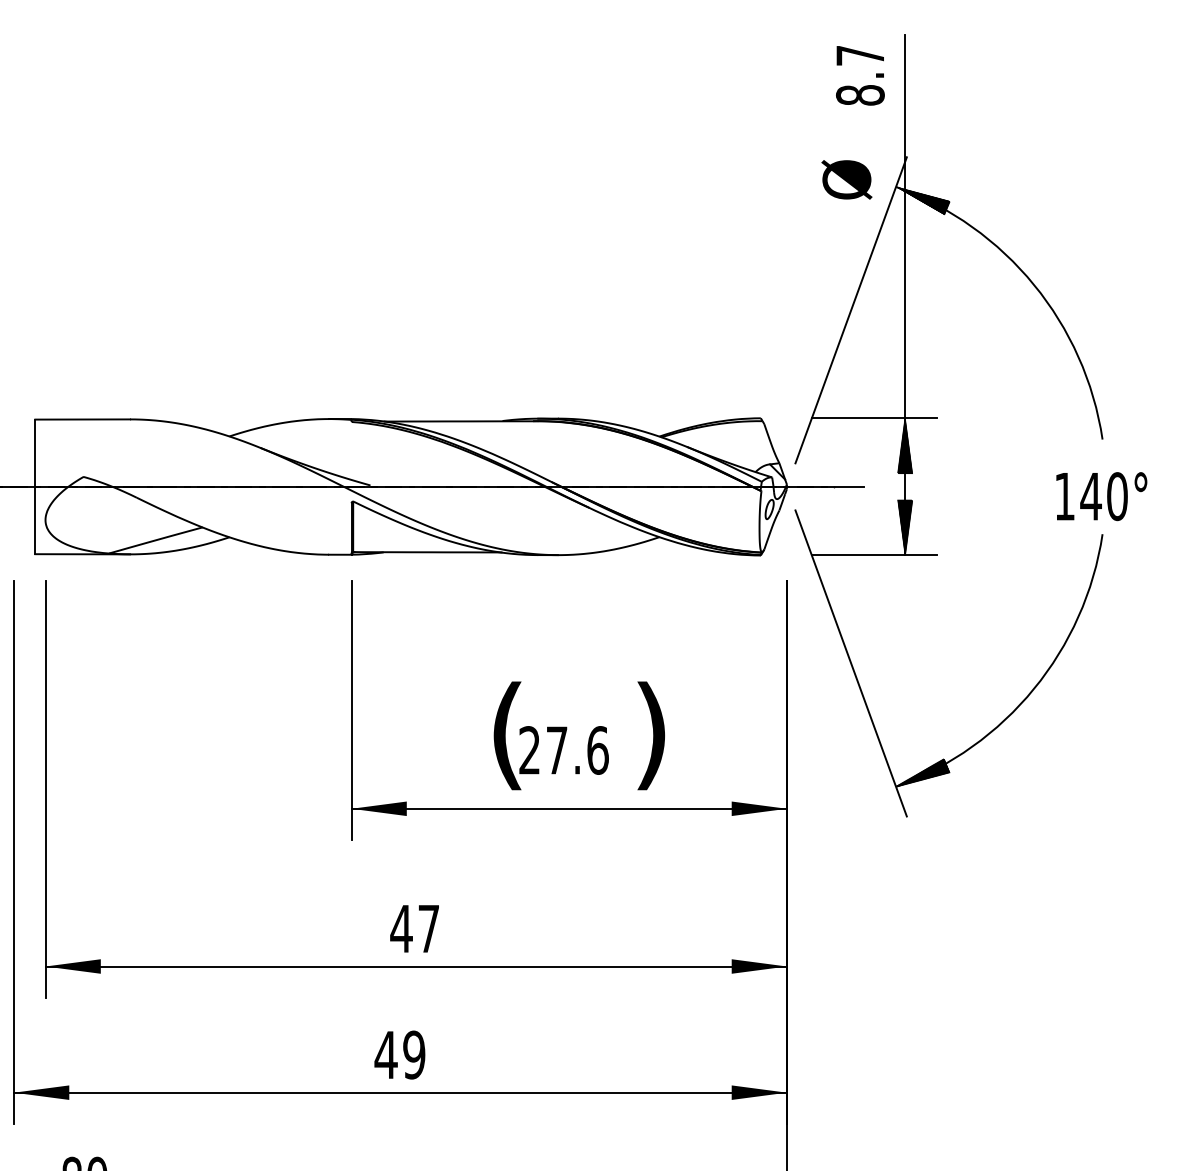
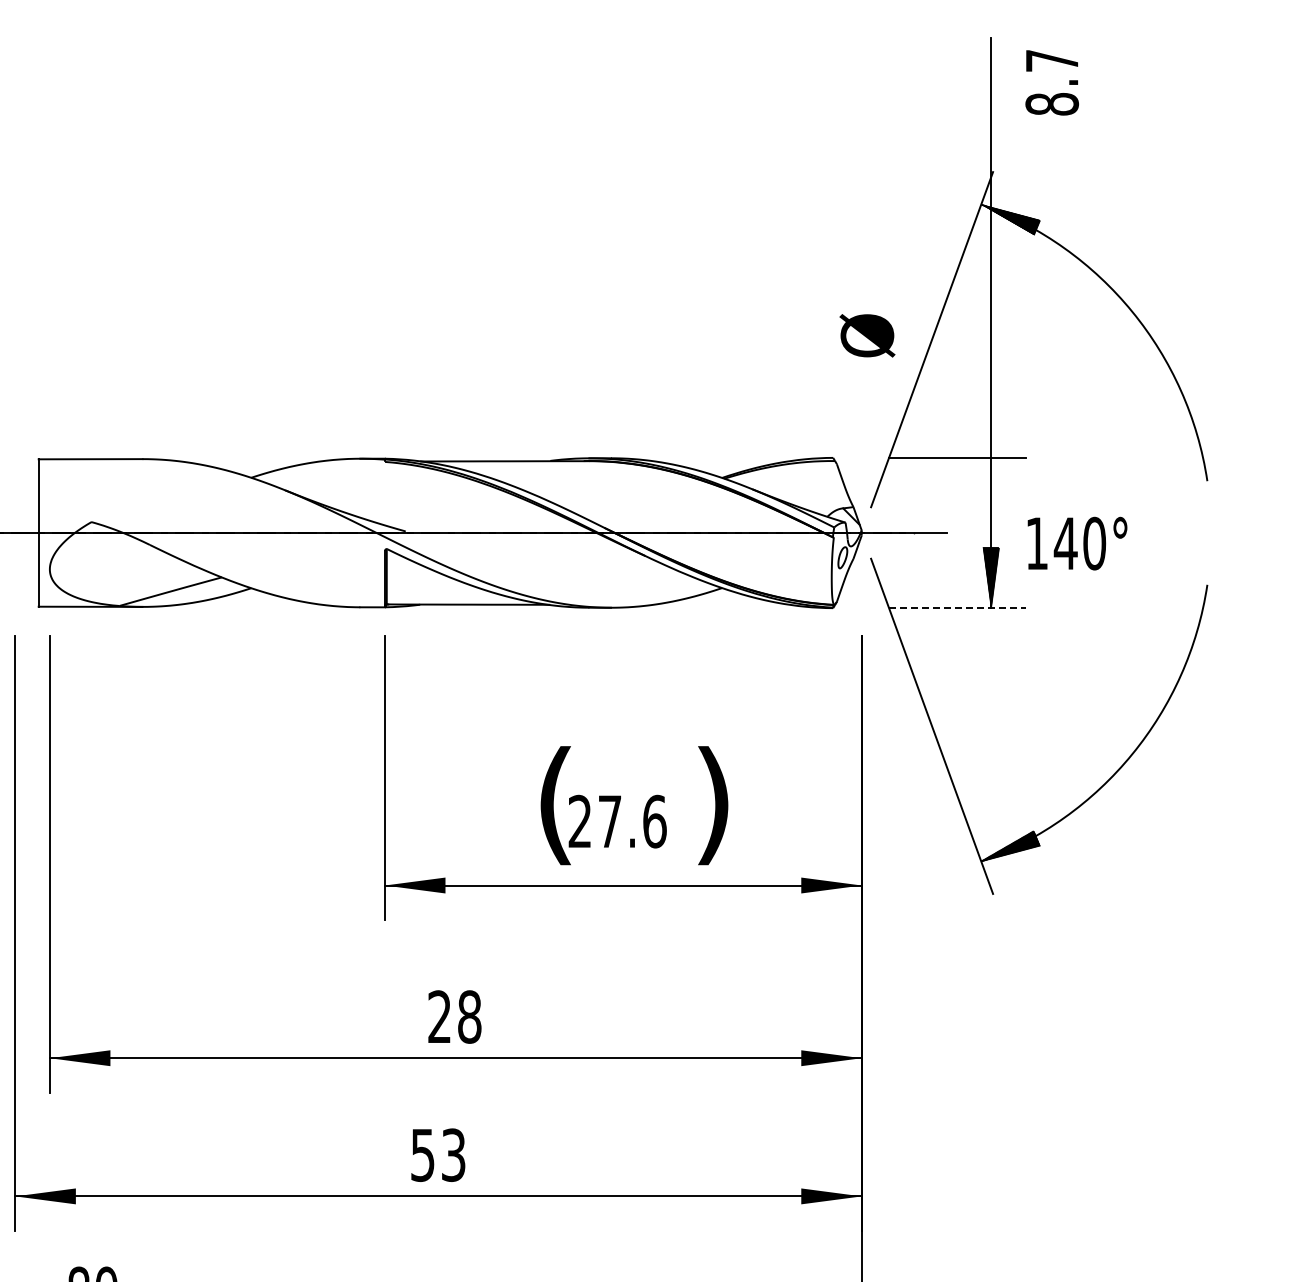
text: (859, 75) -> (1051, 82), moved
text: (846, 179) -> (867, 335), moved
hatch: (905, 446) -> (991, 488), removed
text: (1101, 496) -> (1077, 543), moved
line: (874, 555) -> (957, 608), solid -> dashed
text: (415, 928) -> (454, 1016), 47 -> 28
text: (399, 1055) -> (437, 1155), 49 -> 53

